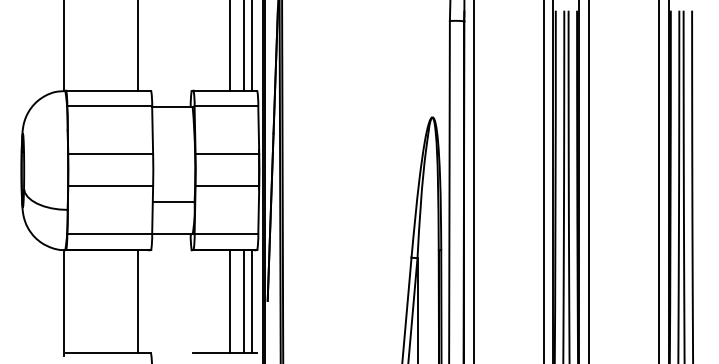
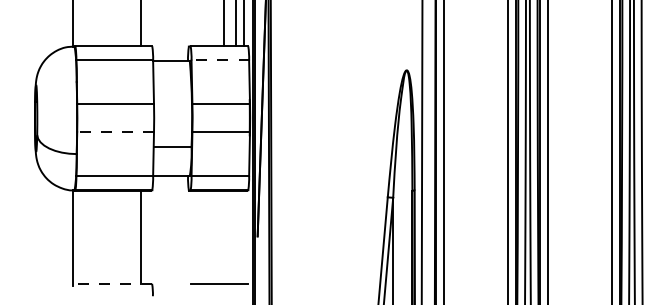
line: (226, 106) -> (220, 60), solid -> dashed
line: (110, 185) -> (115, 132), solid -> dashed
line: (230, 301) -> (224, 236), removed
line: (244, 301) -> (236, 236), removed
line: (252, 301) -> (243, 236), removed
line: (108, 353) -> (113, 283), solid -> dashed

